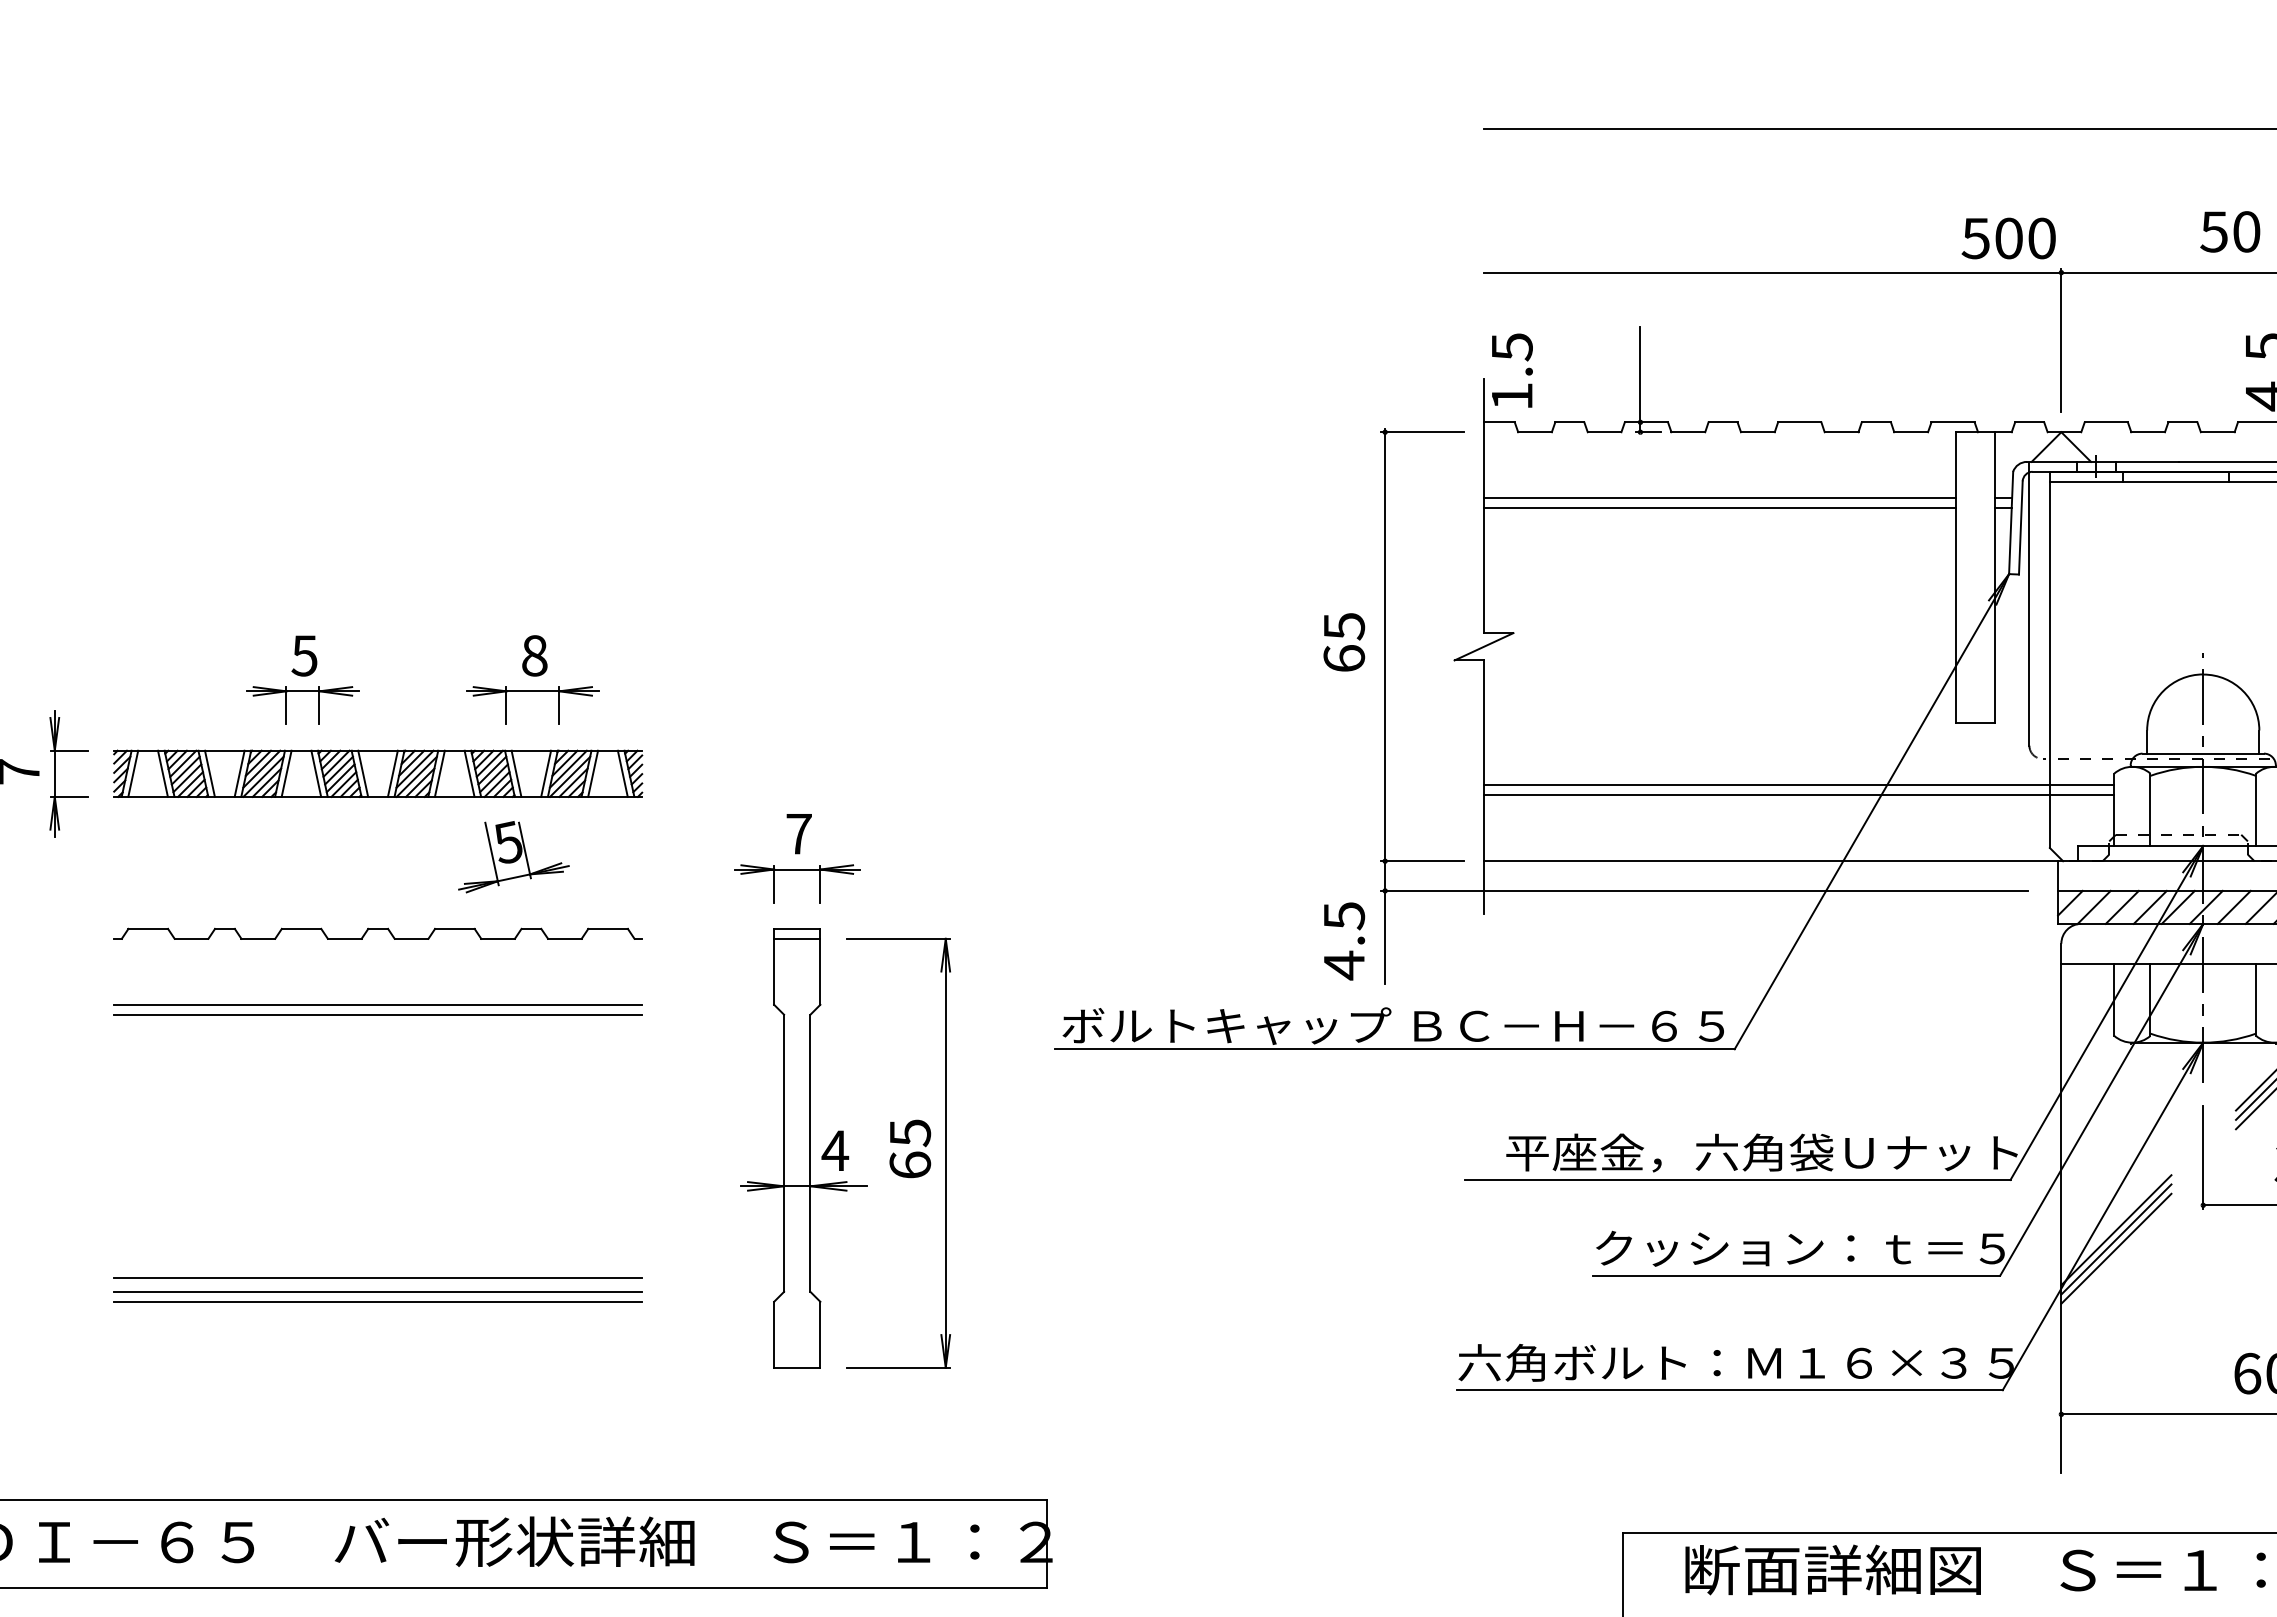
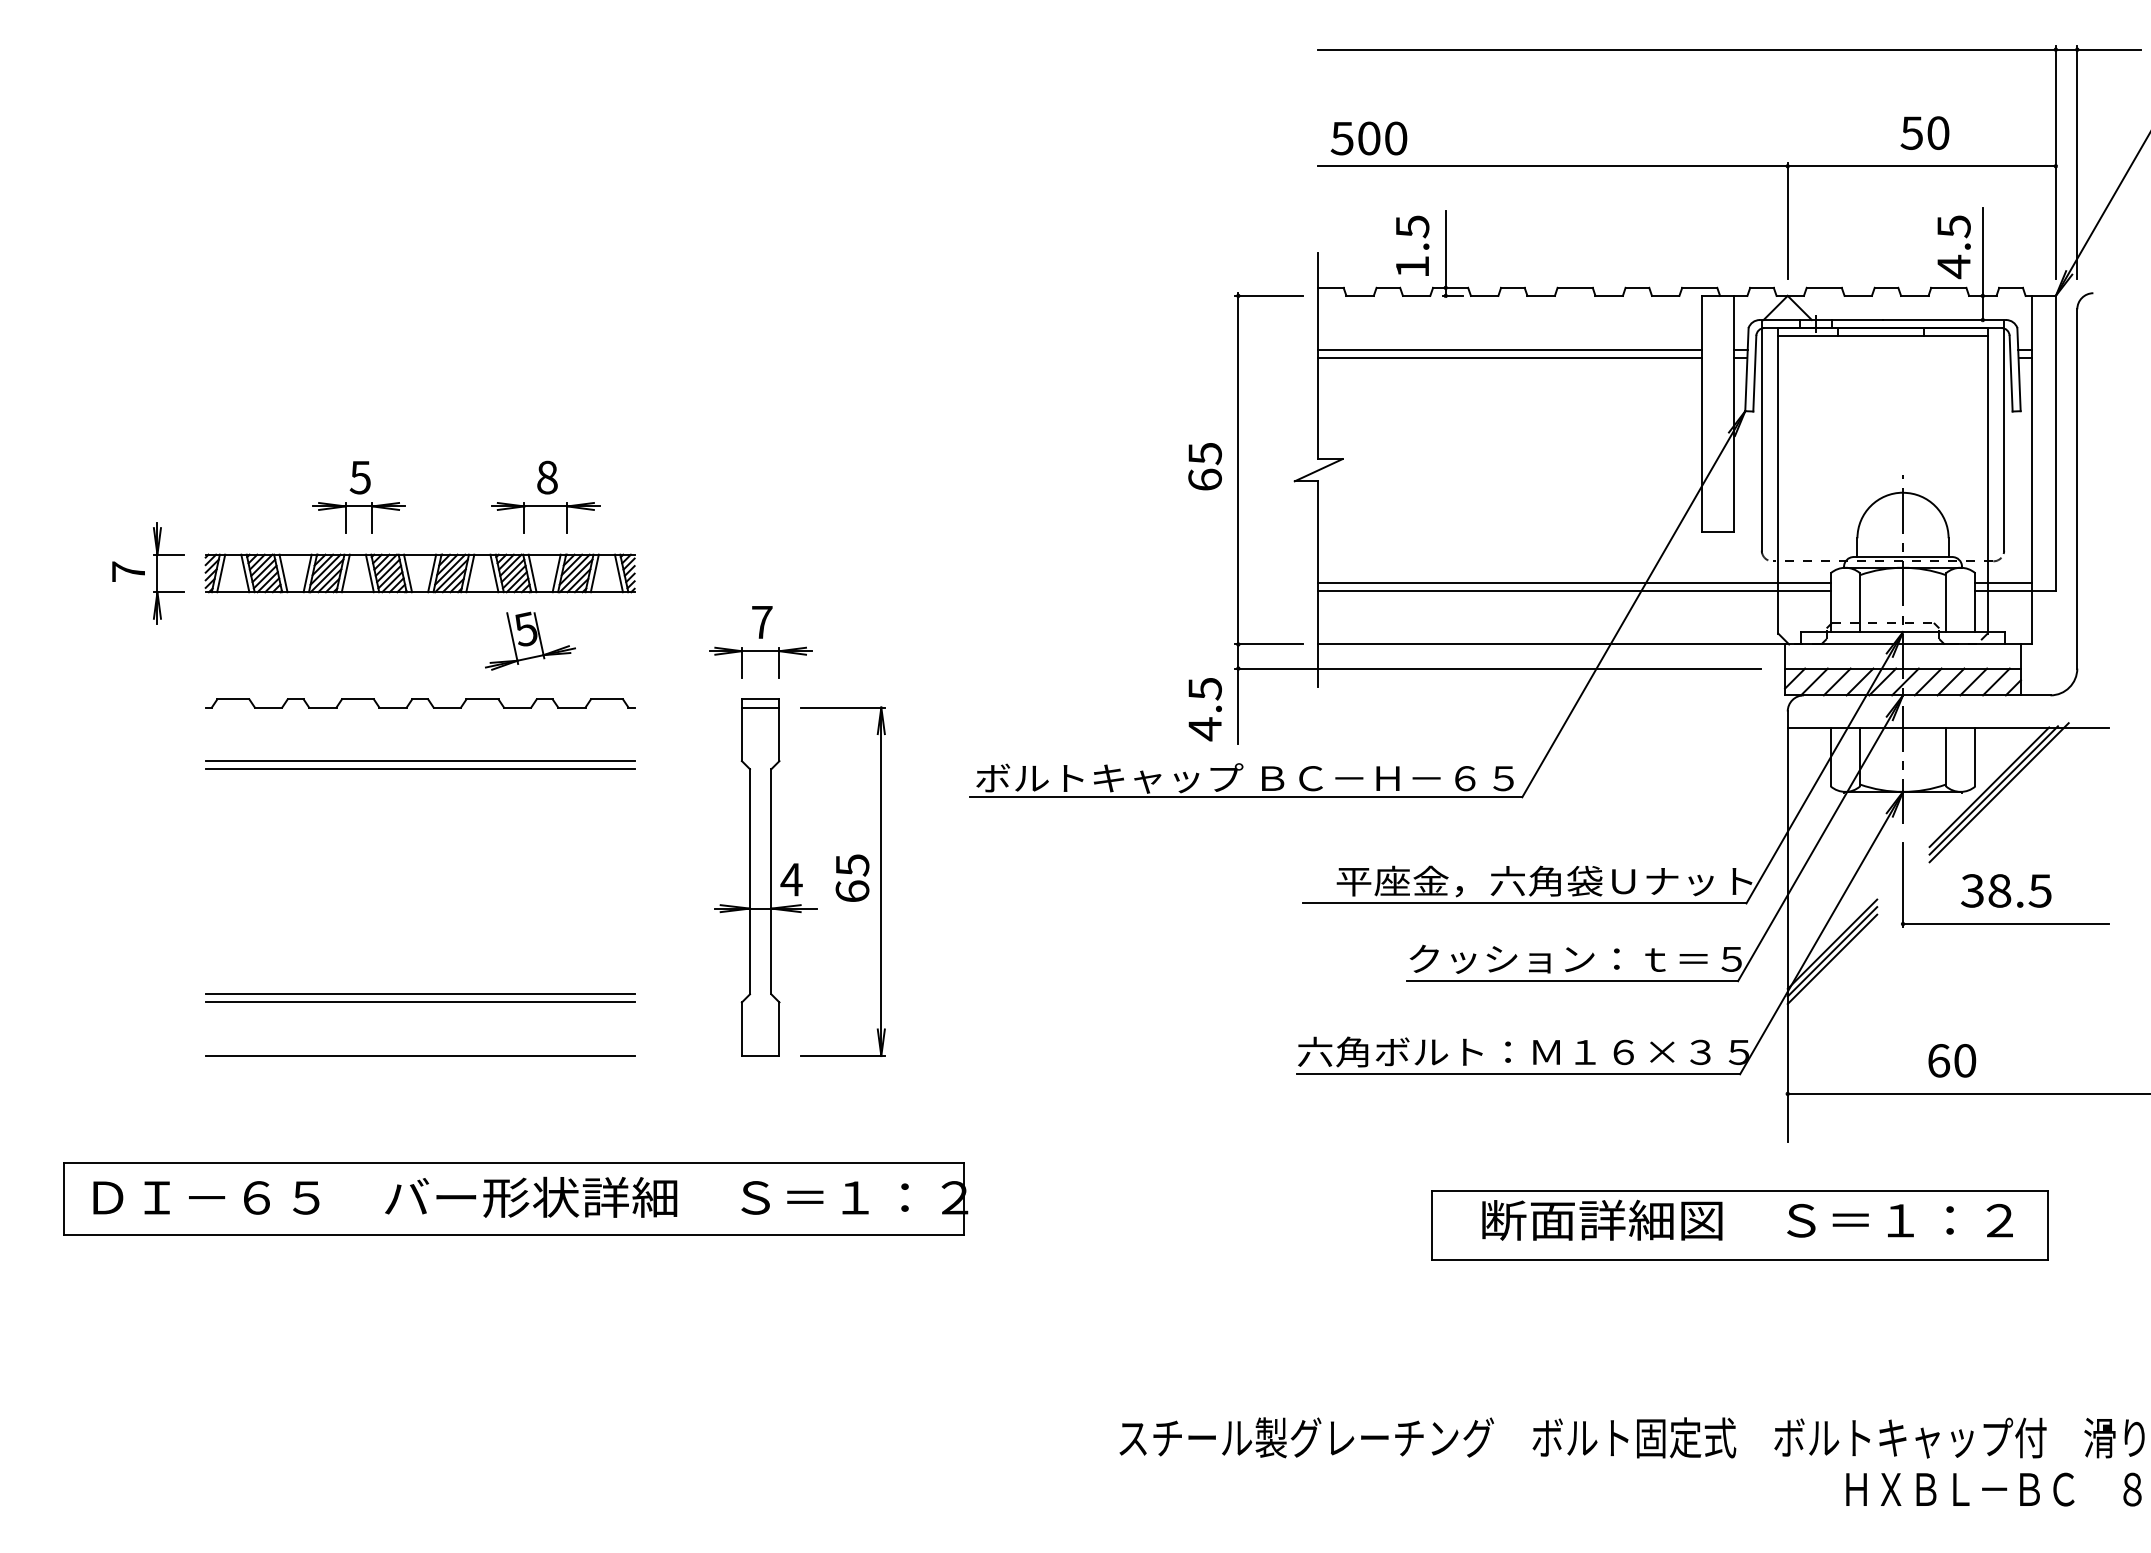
text: (2008, 238) -> (1368, 138), moved
text: (1512, 370) -> (1412, 245), moved
line: (378, 1277) -> (420, 1055), moved

